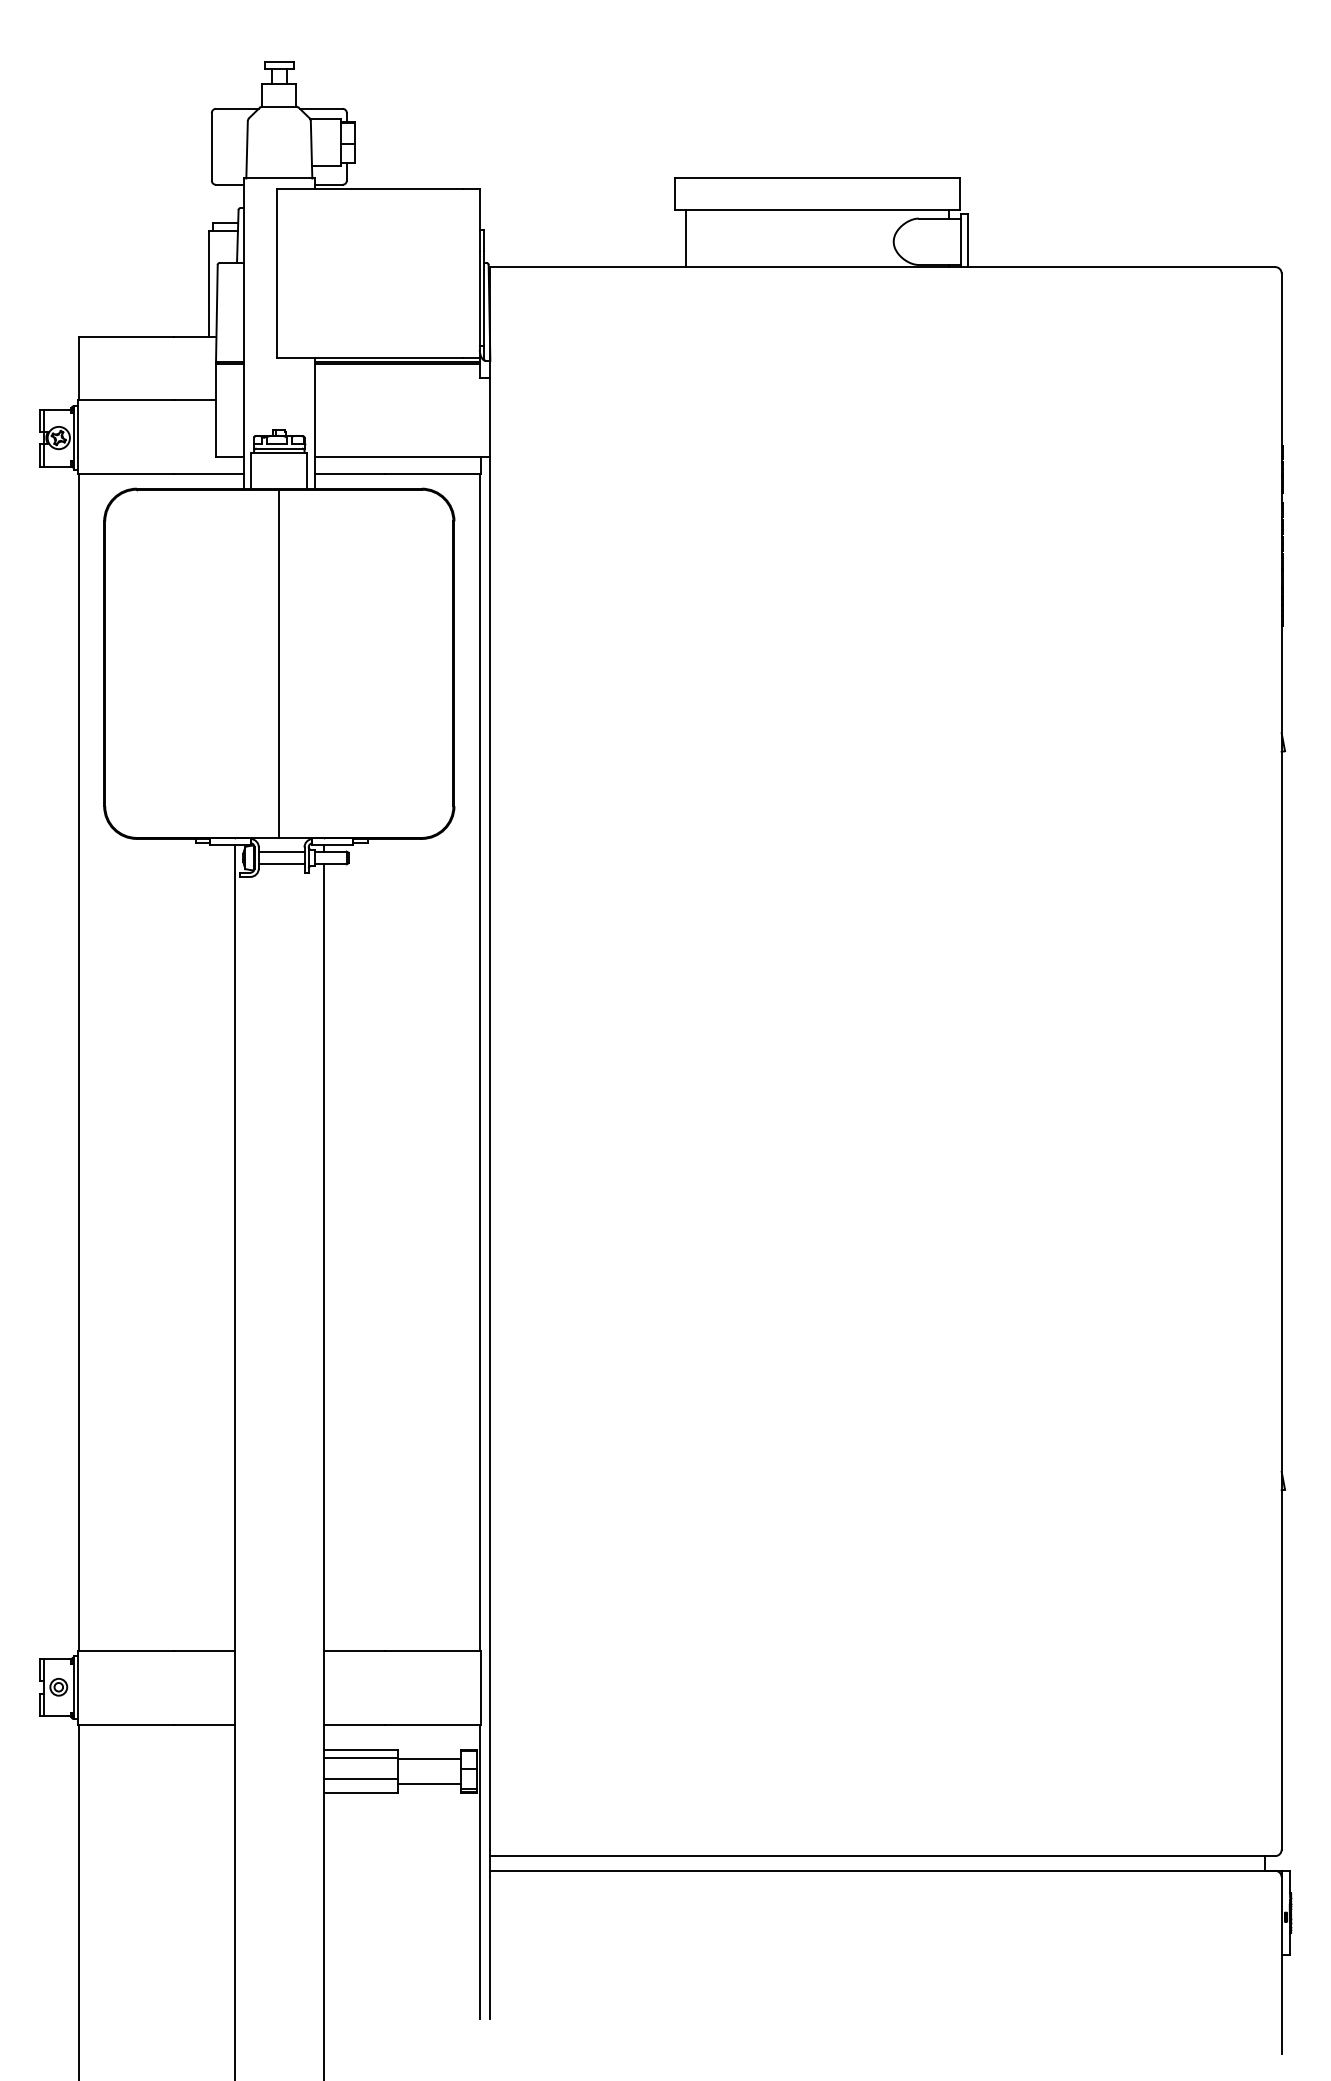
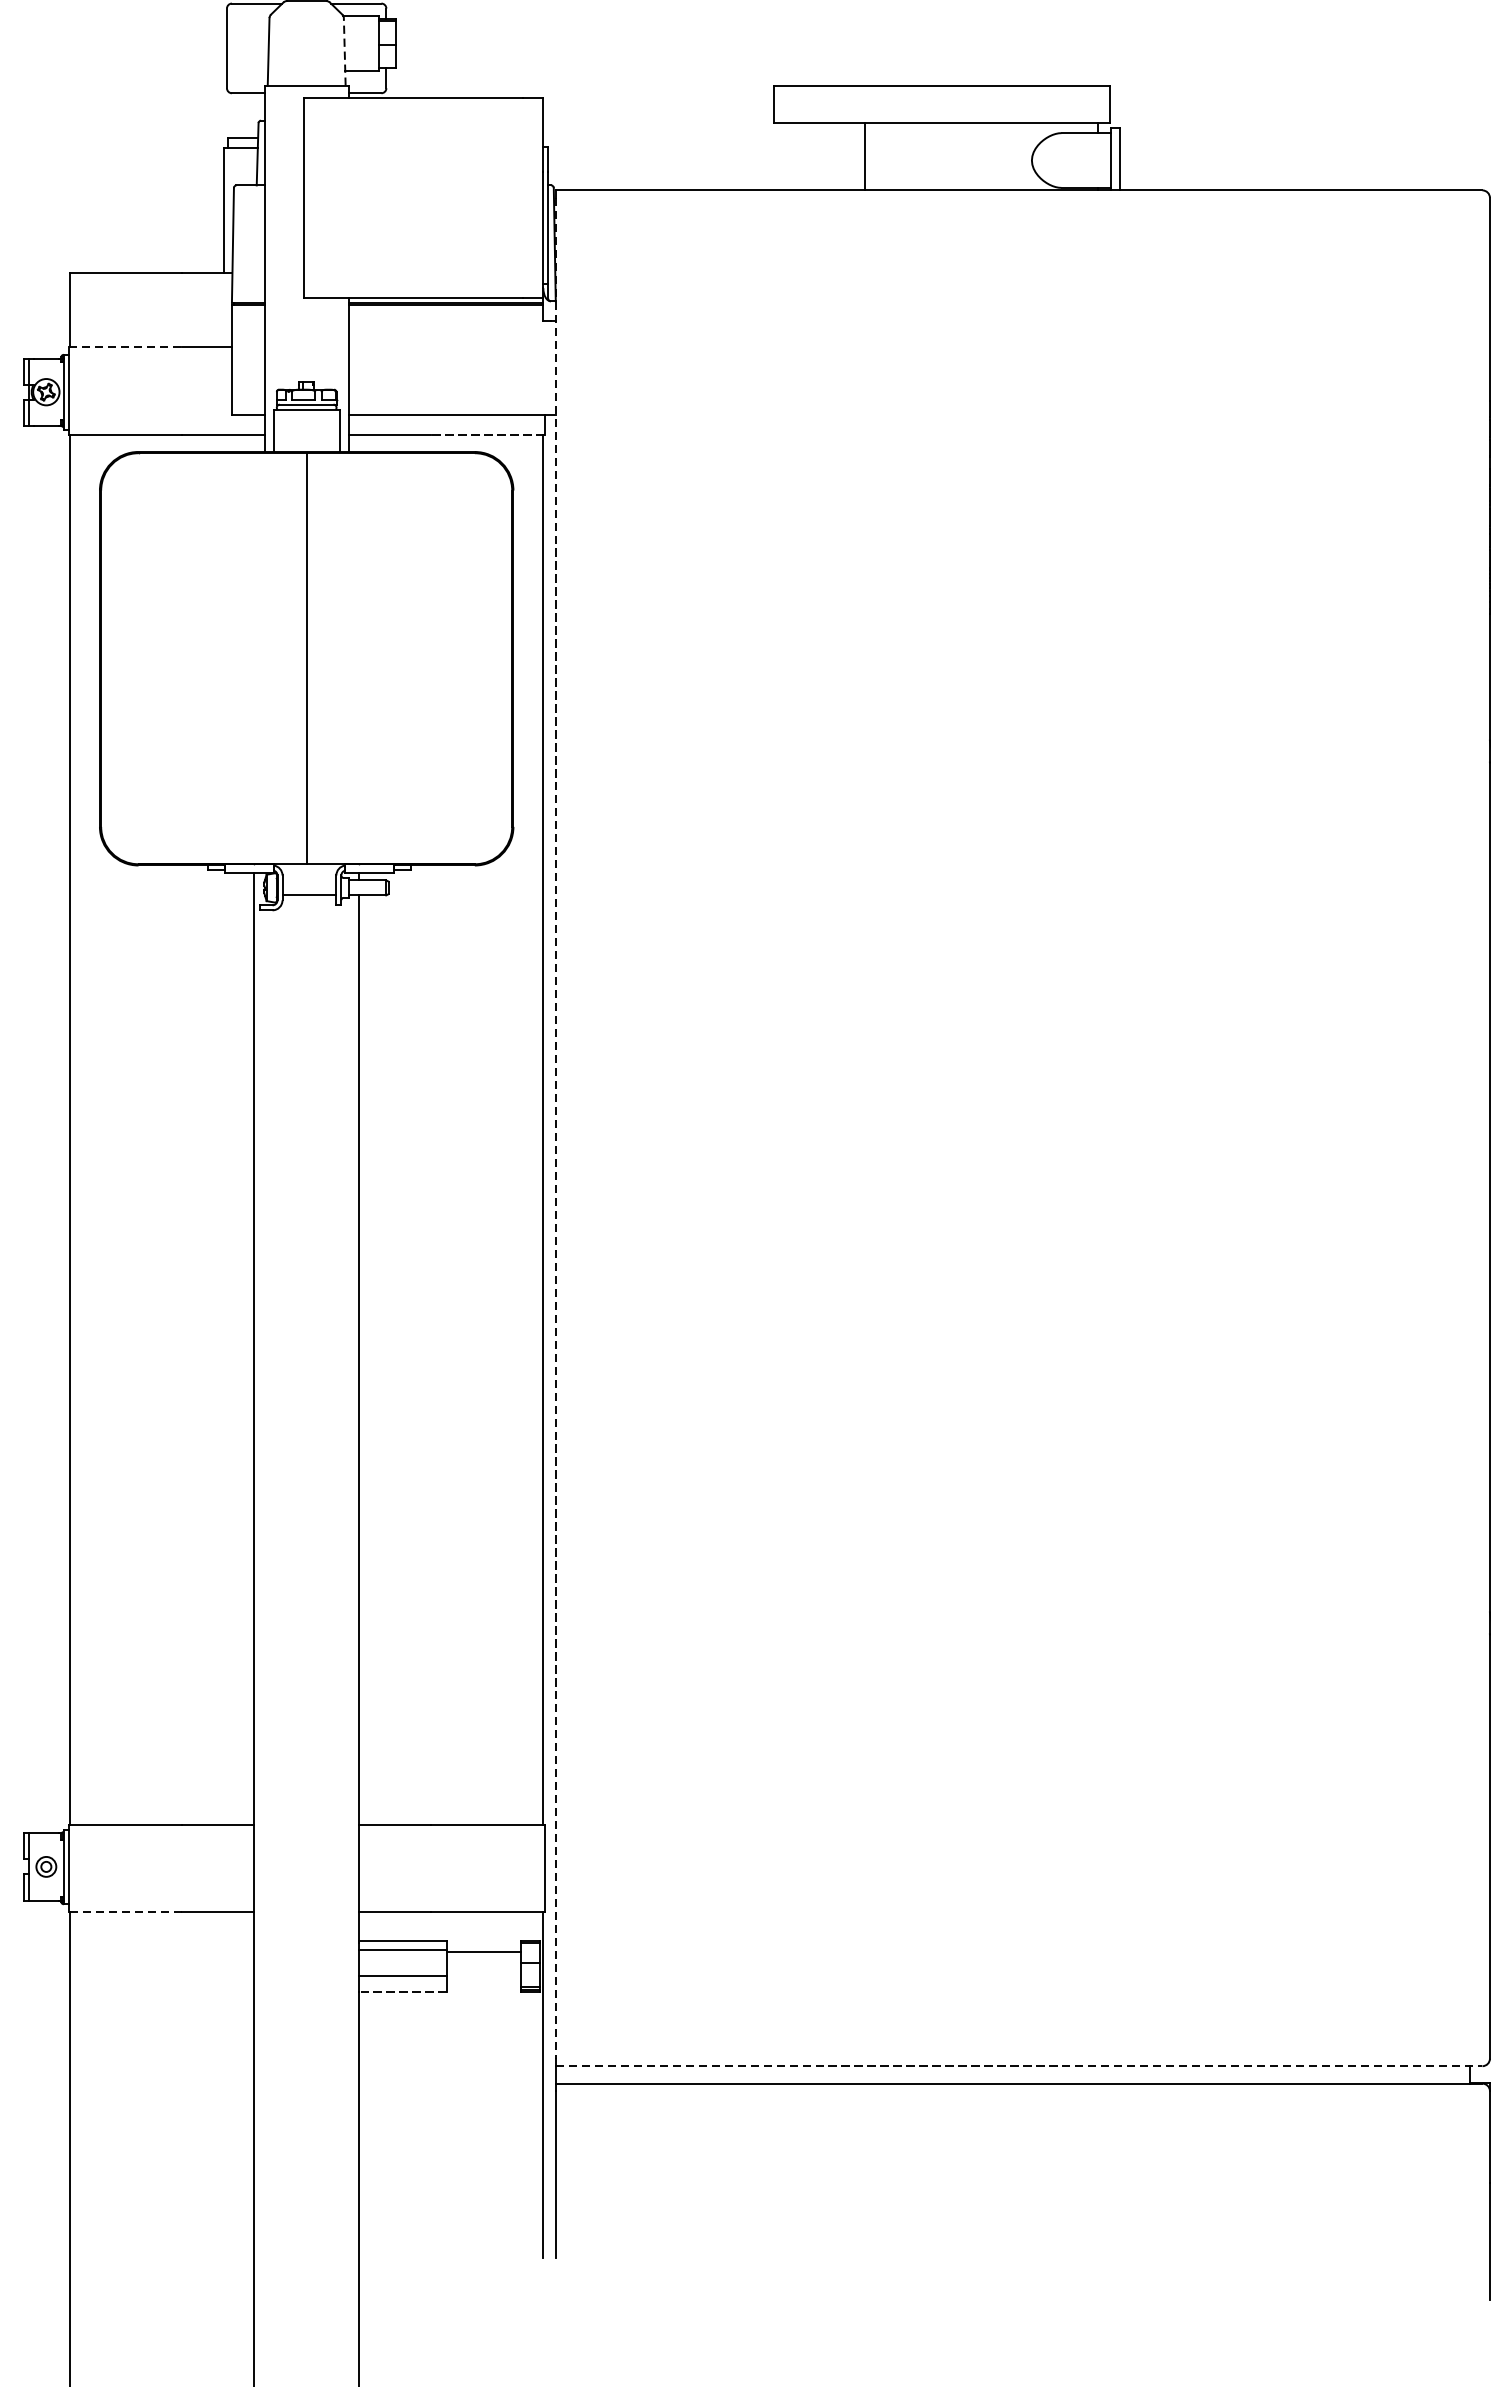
line: (311, 149) -> (344, 51), solid -> dashed
line: (685, 238) -> (865, 156), moved
line: (126, 400) -> (126, 347), solid -> dashed
line: (432, 473) -> (487, 434), solid -> dashed
line: (281, 851) -> (309, 880), removed
line: (490, 1062) -> (555, 1129), solid -> dashed
line: (125, 1725) -> (125, 1912), solid -> dashed
line: (429, 1784) -> (483, 1981), removed
line: (360, 1793) -> (402, 1992), solid -> dashed
line: (883, 1856) -> (1019, 2066), solid -> dashed

